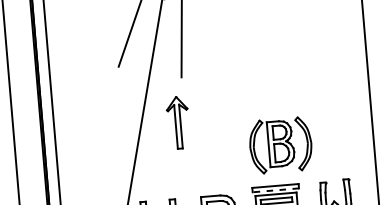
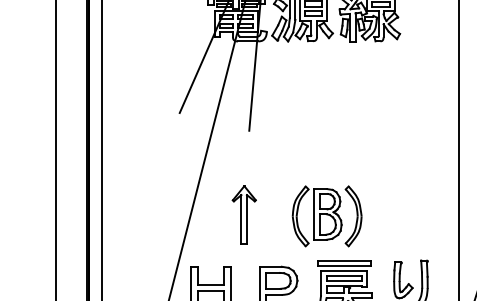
part: (177, 122) -> (243, 214), moved
part: (280, 145) -> (326, 216), moved
line: (275, 190) -> (343, 266), dashed -> solid

